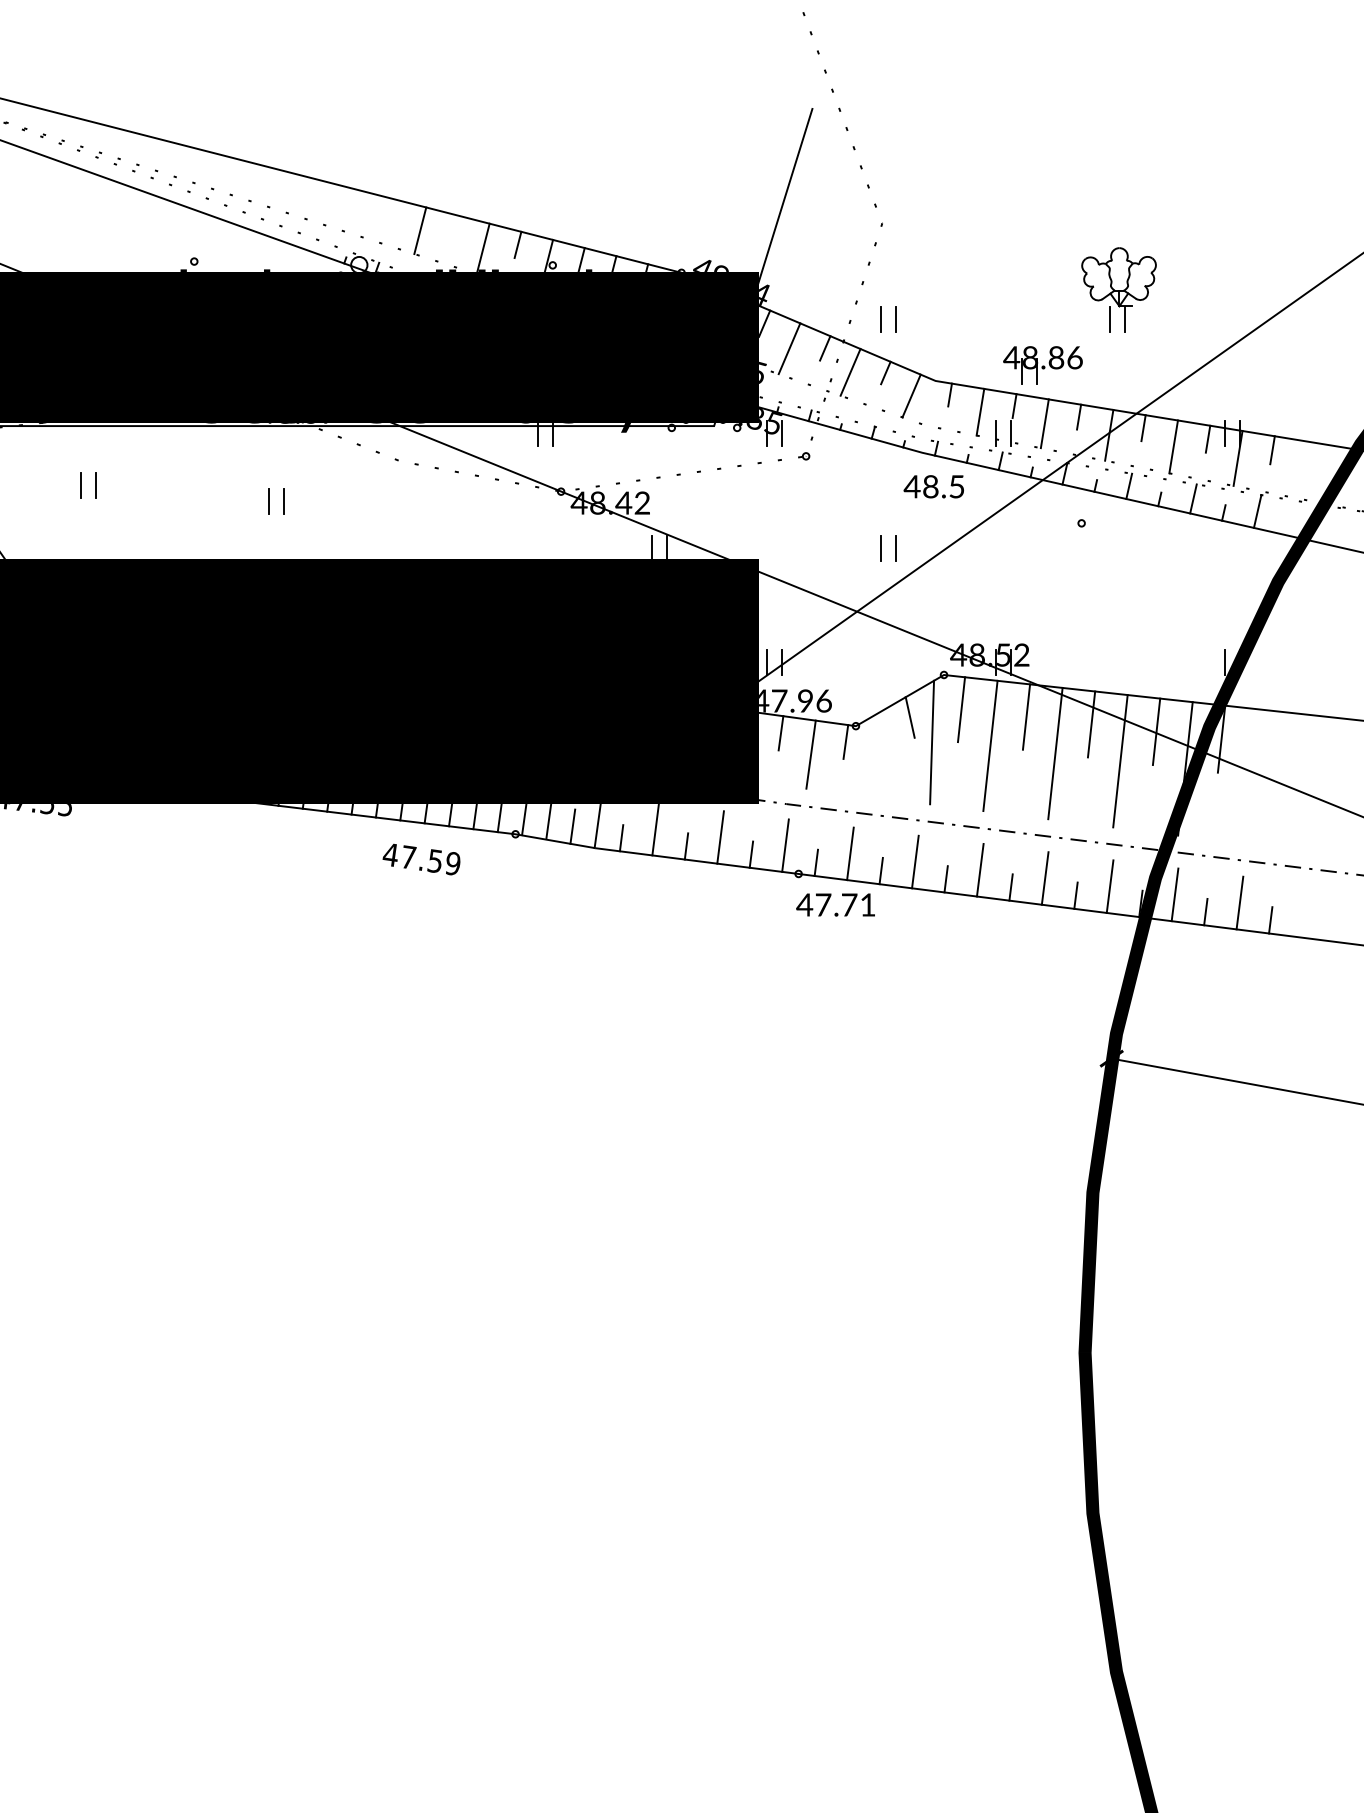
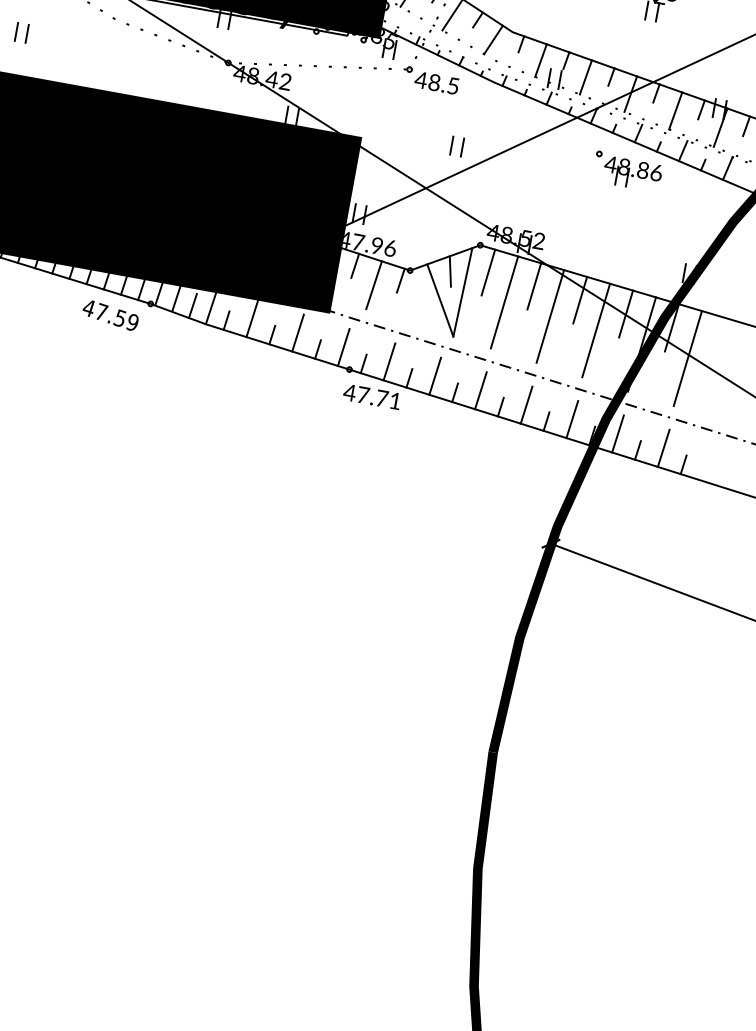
part: (1042, 365) -> (632, 174), moved
text: (933, 486) -> (436, 82), moved
line: (903, 758) -> (440, 300), added
line: (1250, 776) -> (687, 358), added
text: (421, 859) -> (110, 315), moved

